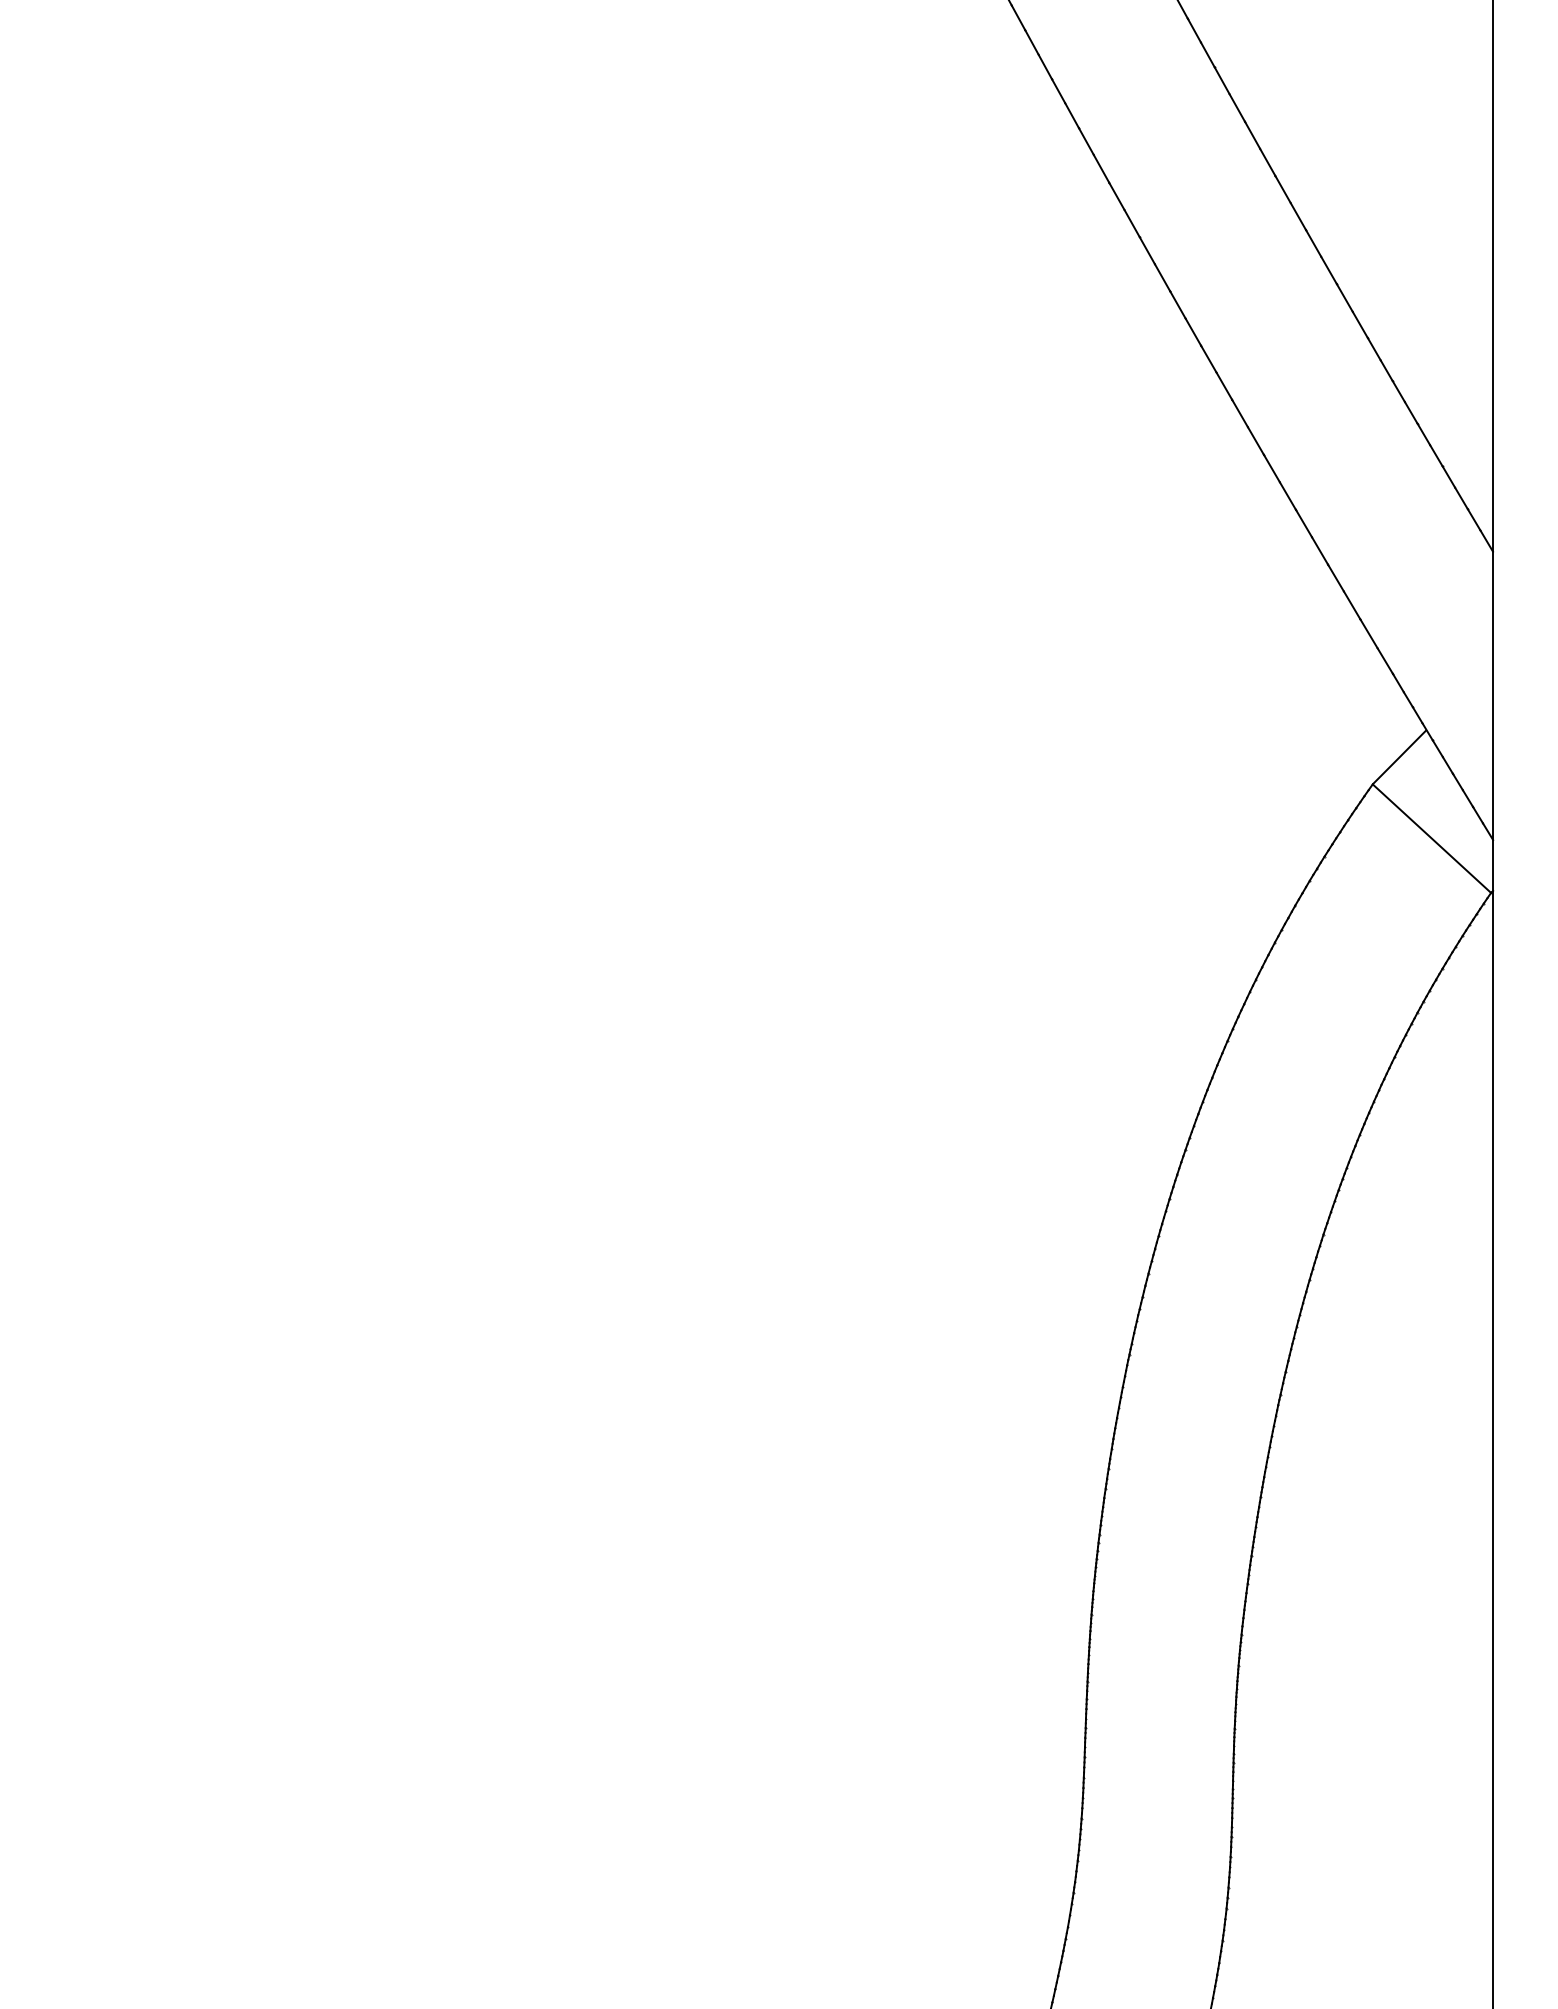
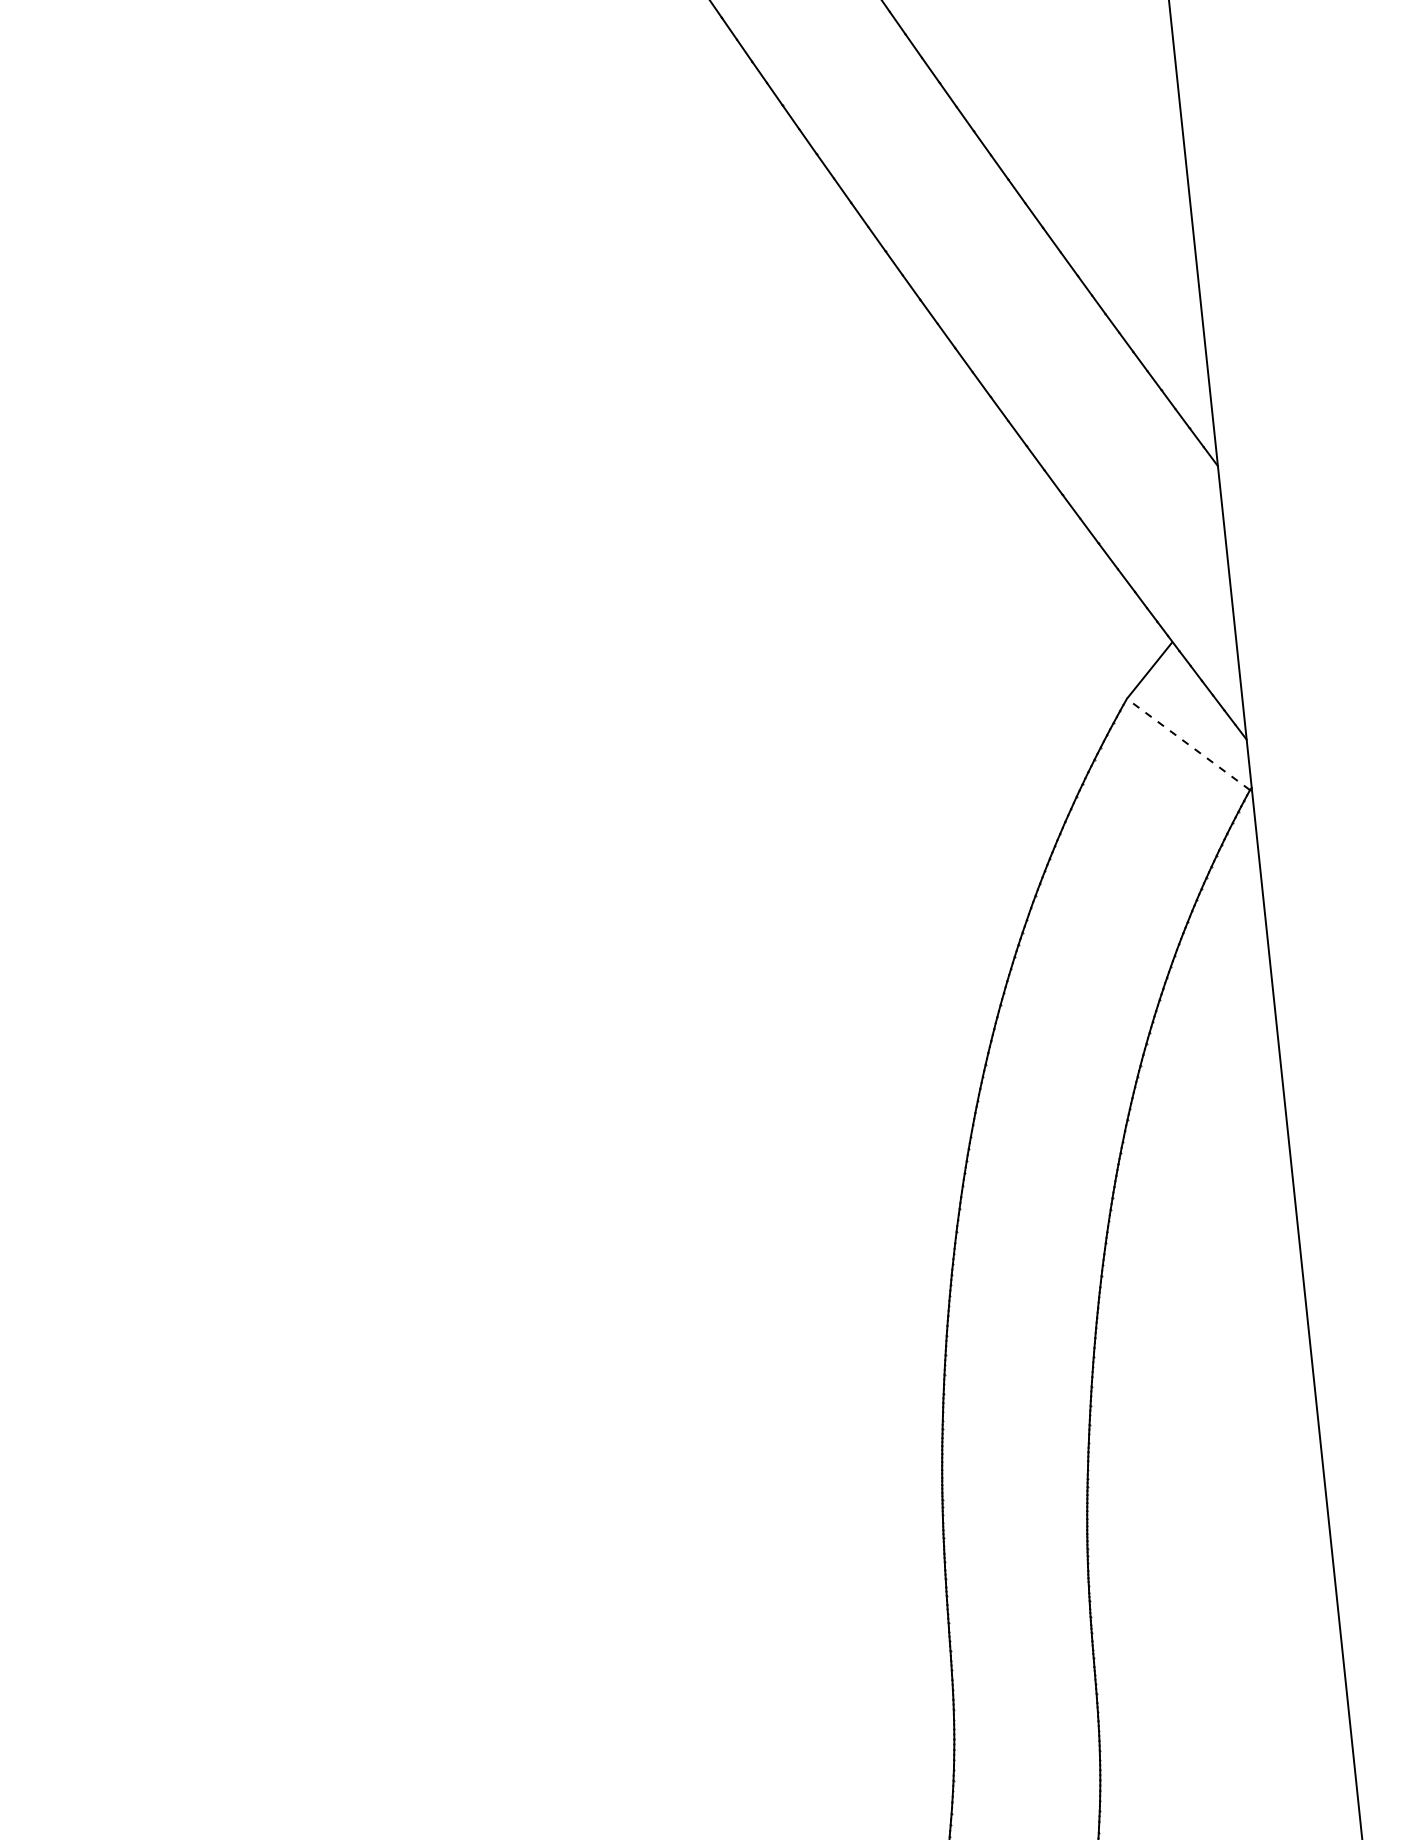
line: (1431, 838) -> (1188, 744), solid -> dashed

